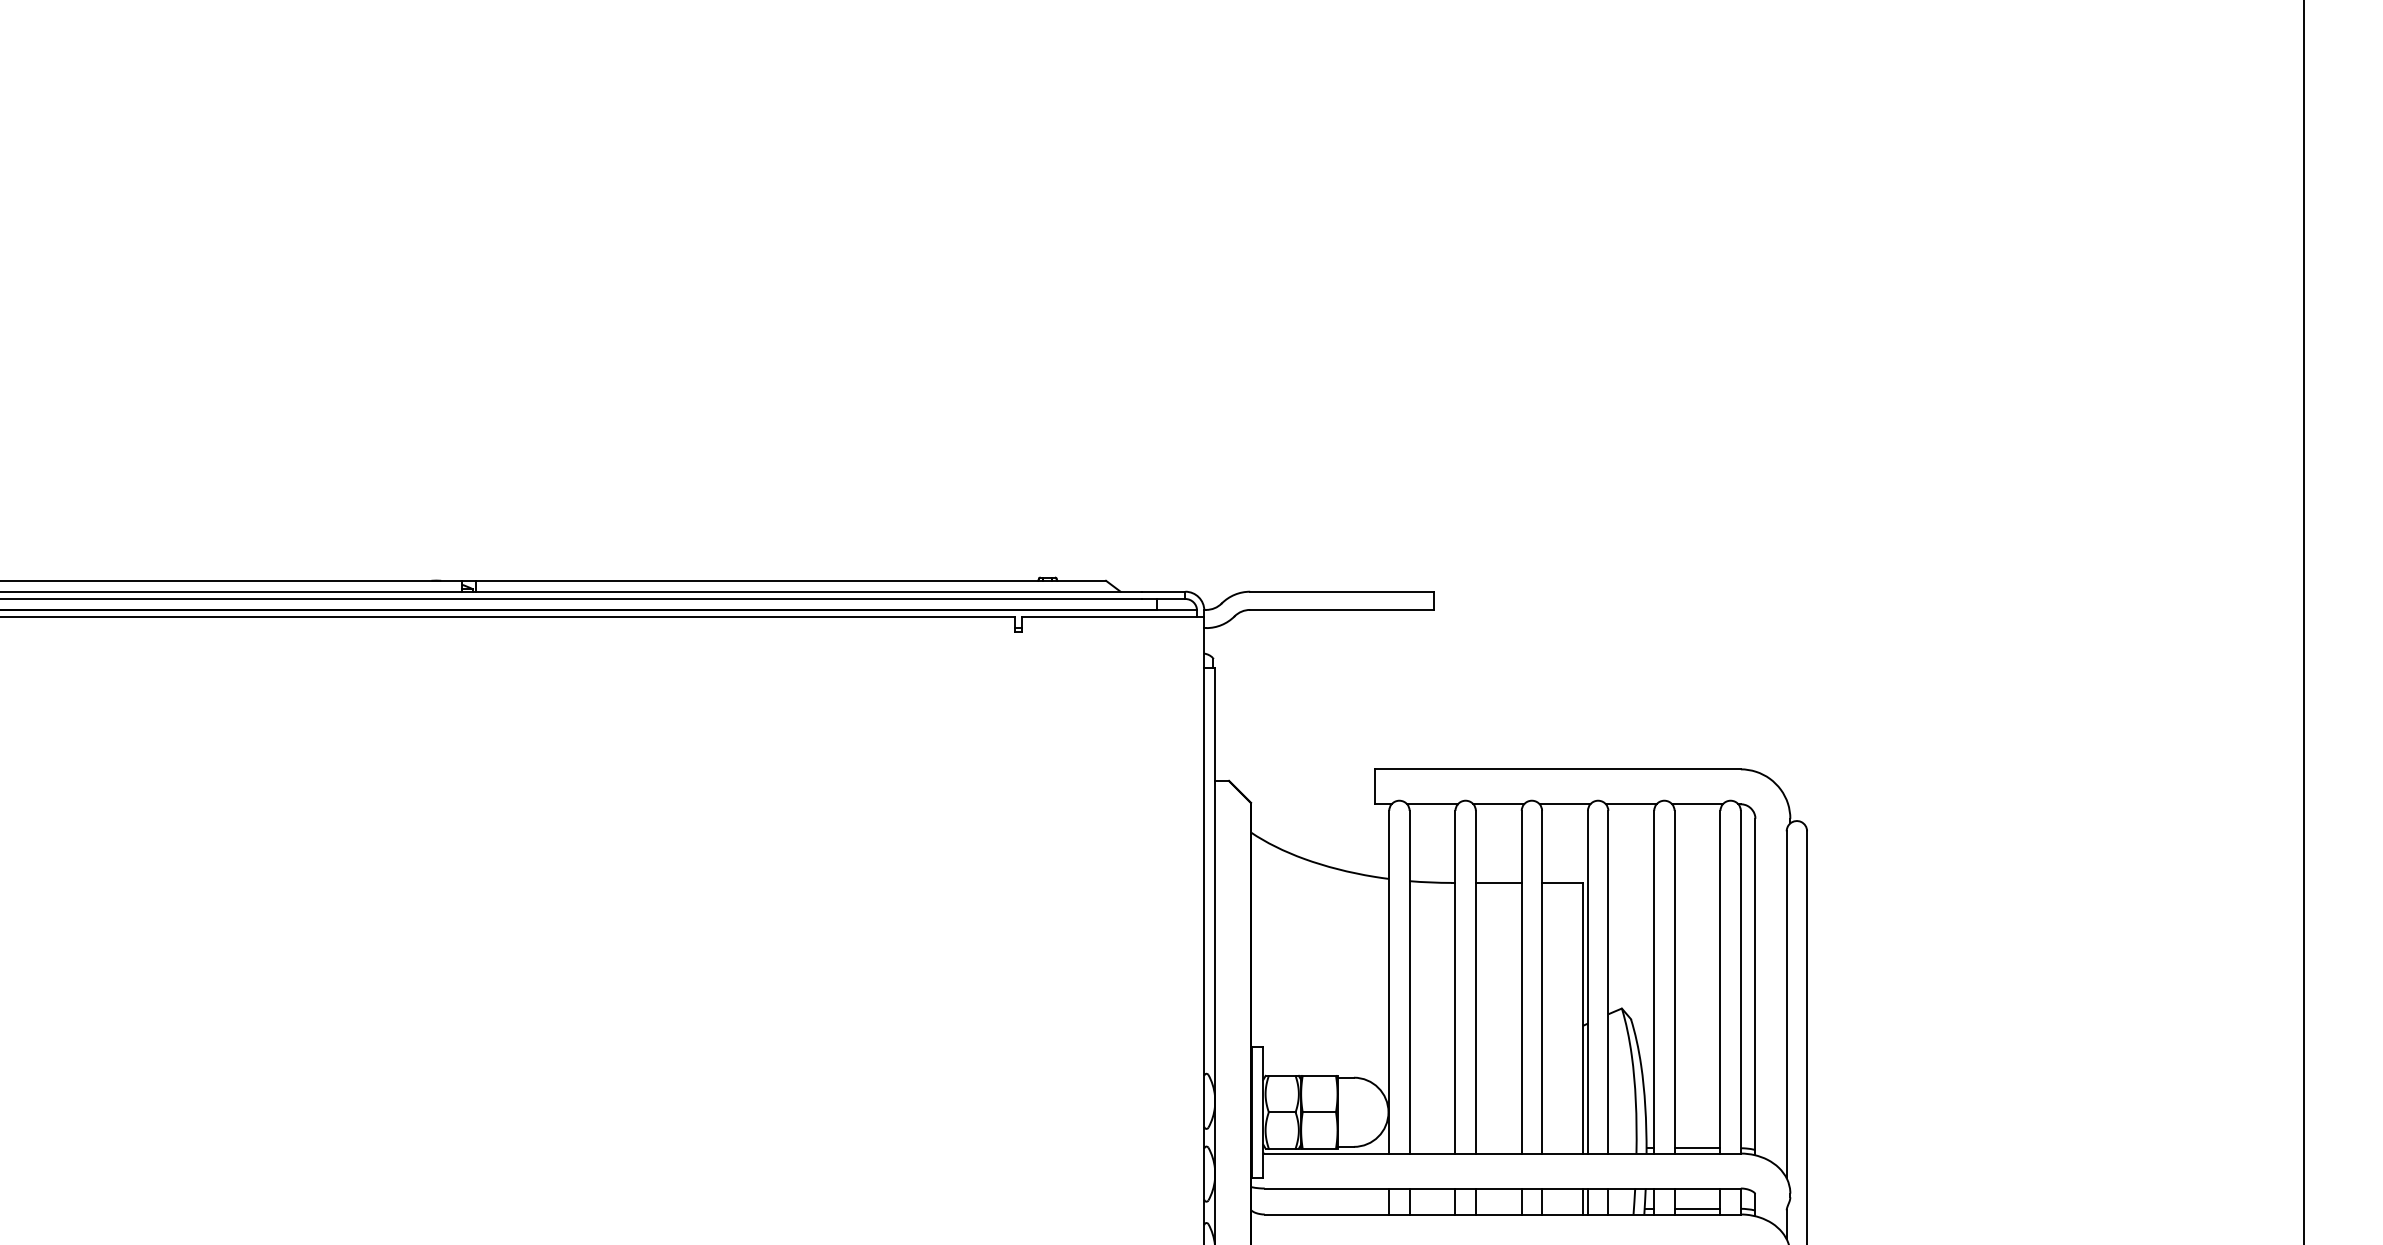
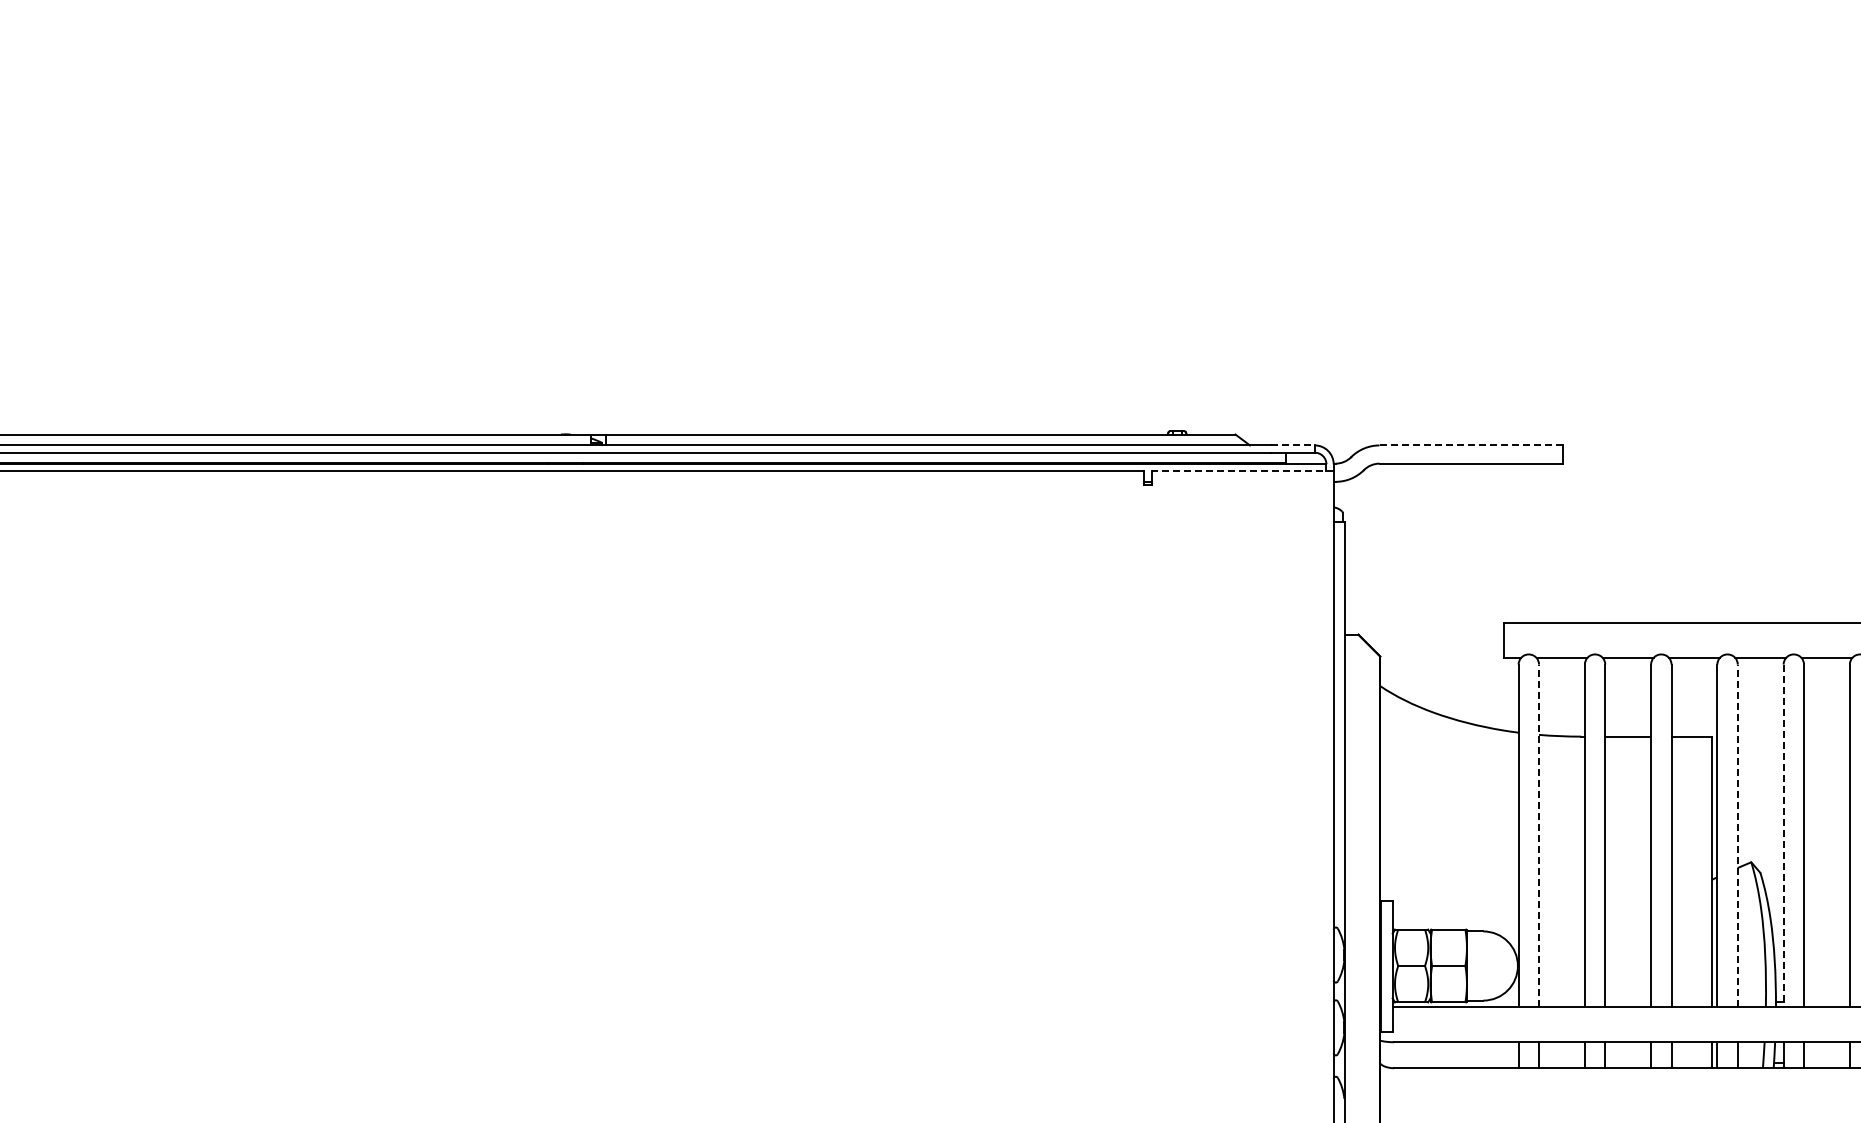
line: (1163, 591) -> (1292, 445), solid -> dashed
line: (1341, 591) -> (1470, 445), solid -> dashed
line: (1113, 617) -> (1242, 471), solid -> dashed
line: (1409, 981) -> (1538, 835), solid -> dashed
line: (1608, 981) -> (1737, 835), solid -> dashed
line: (1654, 982) -> (1783, 836), solid -> dashed
line: (1697, 1148) -> (1826, 1002), removed
line: (1697, 1208) -> (1826, 1062), removed

